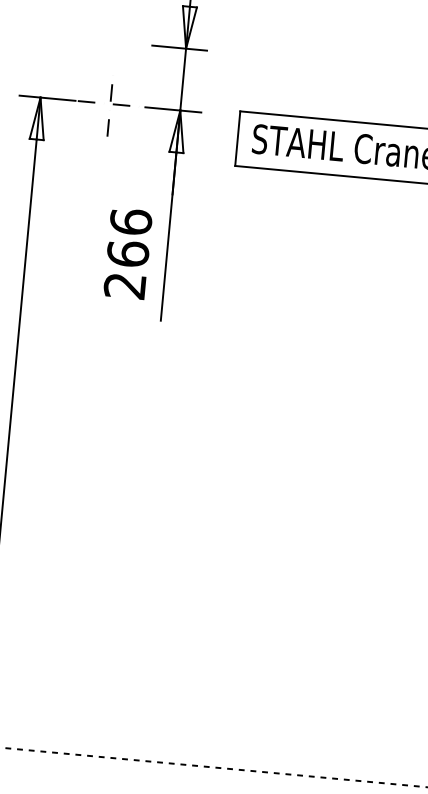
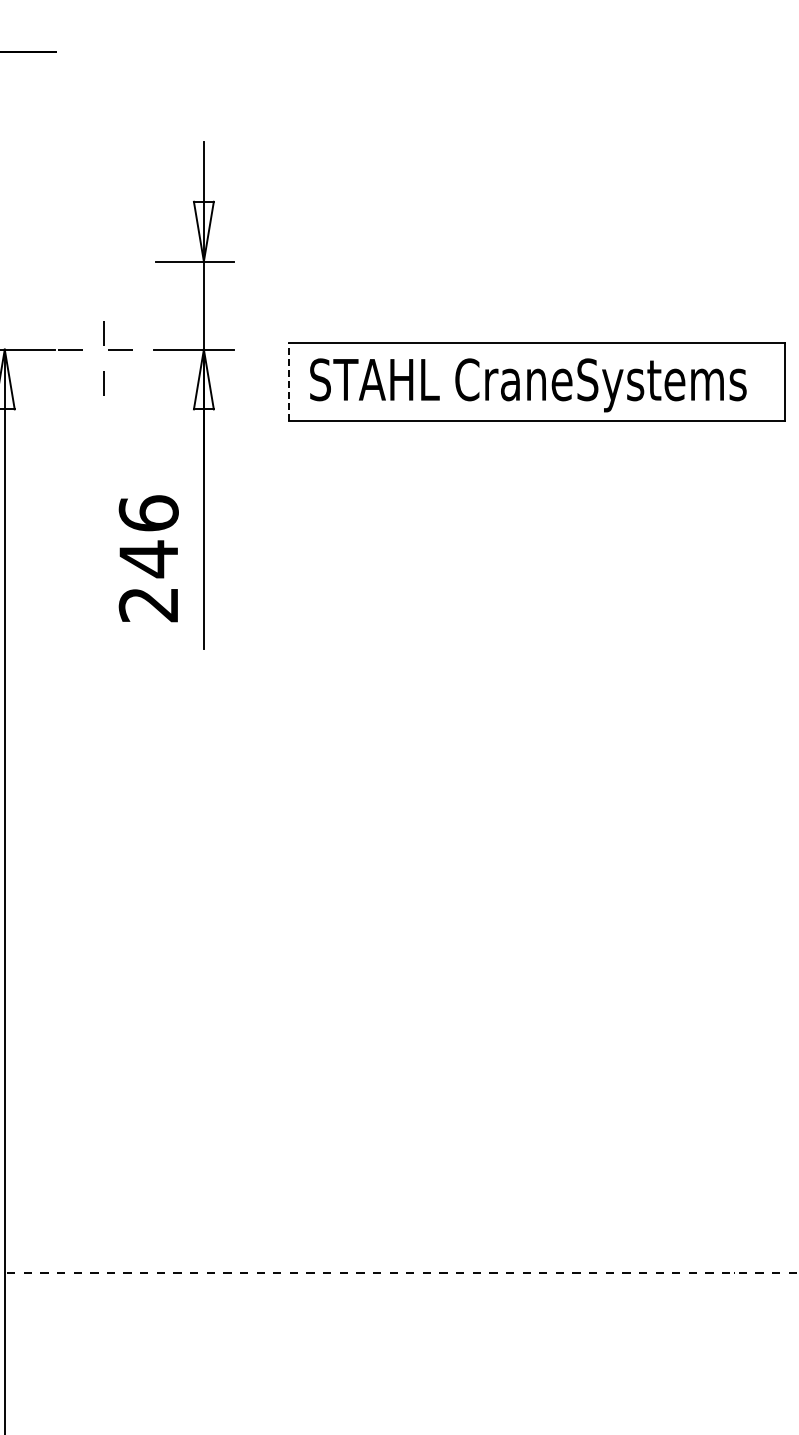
line: (237, 138) -> (288, 381), solid -> dashed
text: (127, 254) -> (148, 559), 266 -> 246

